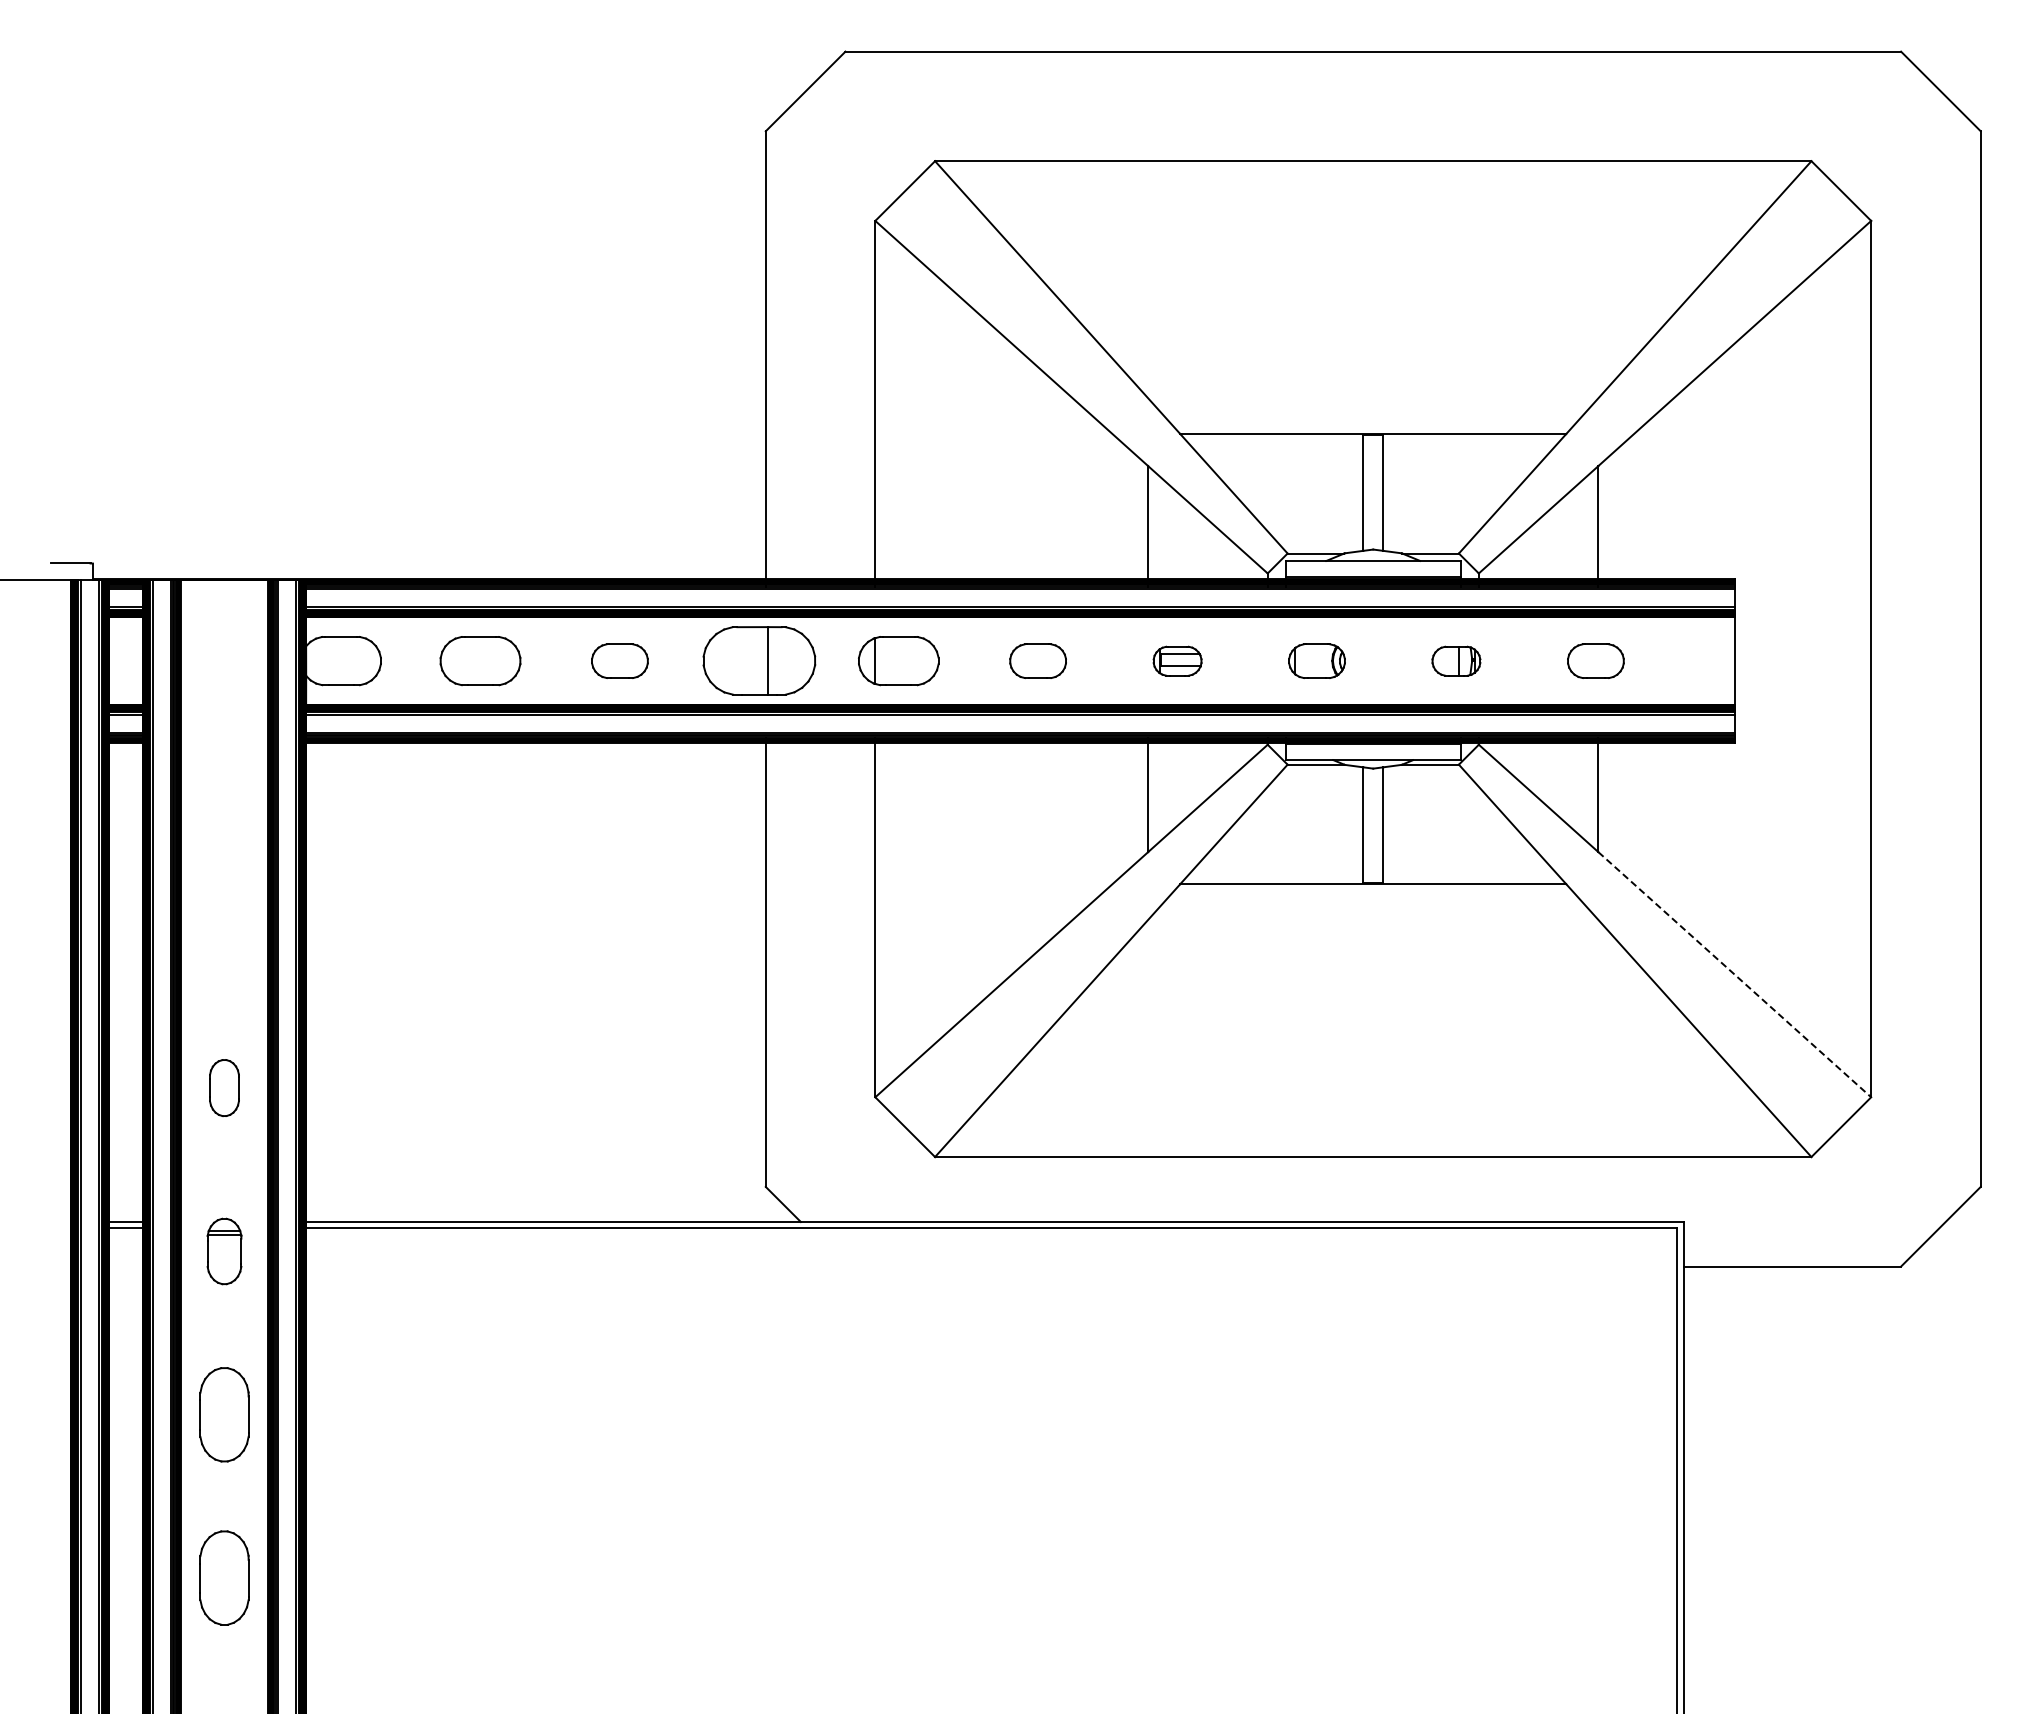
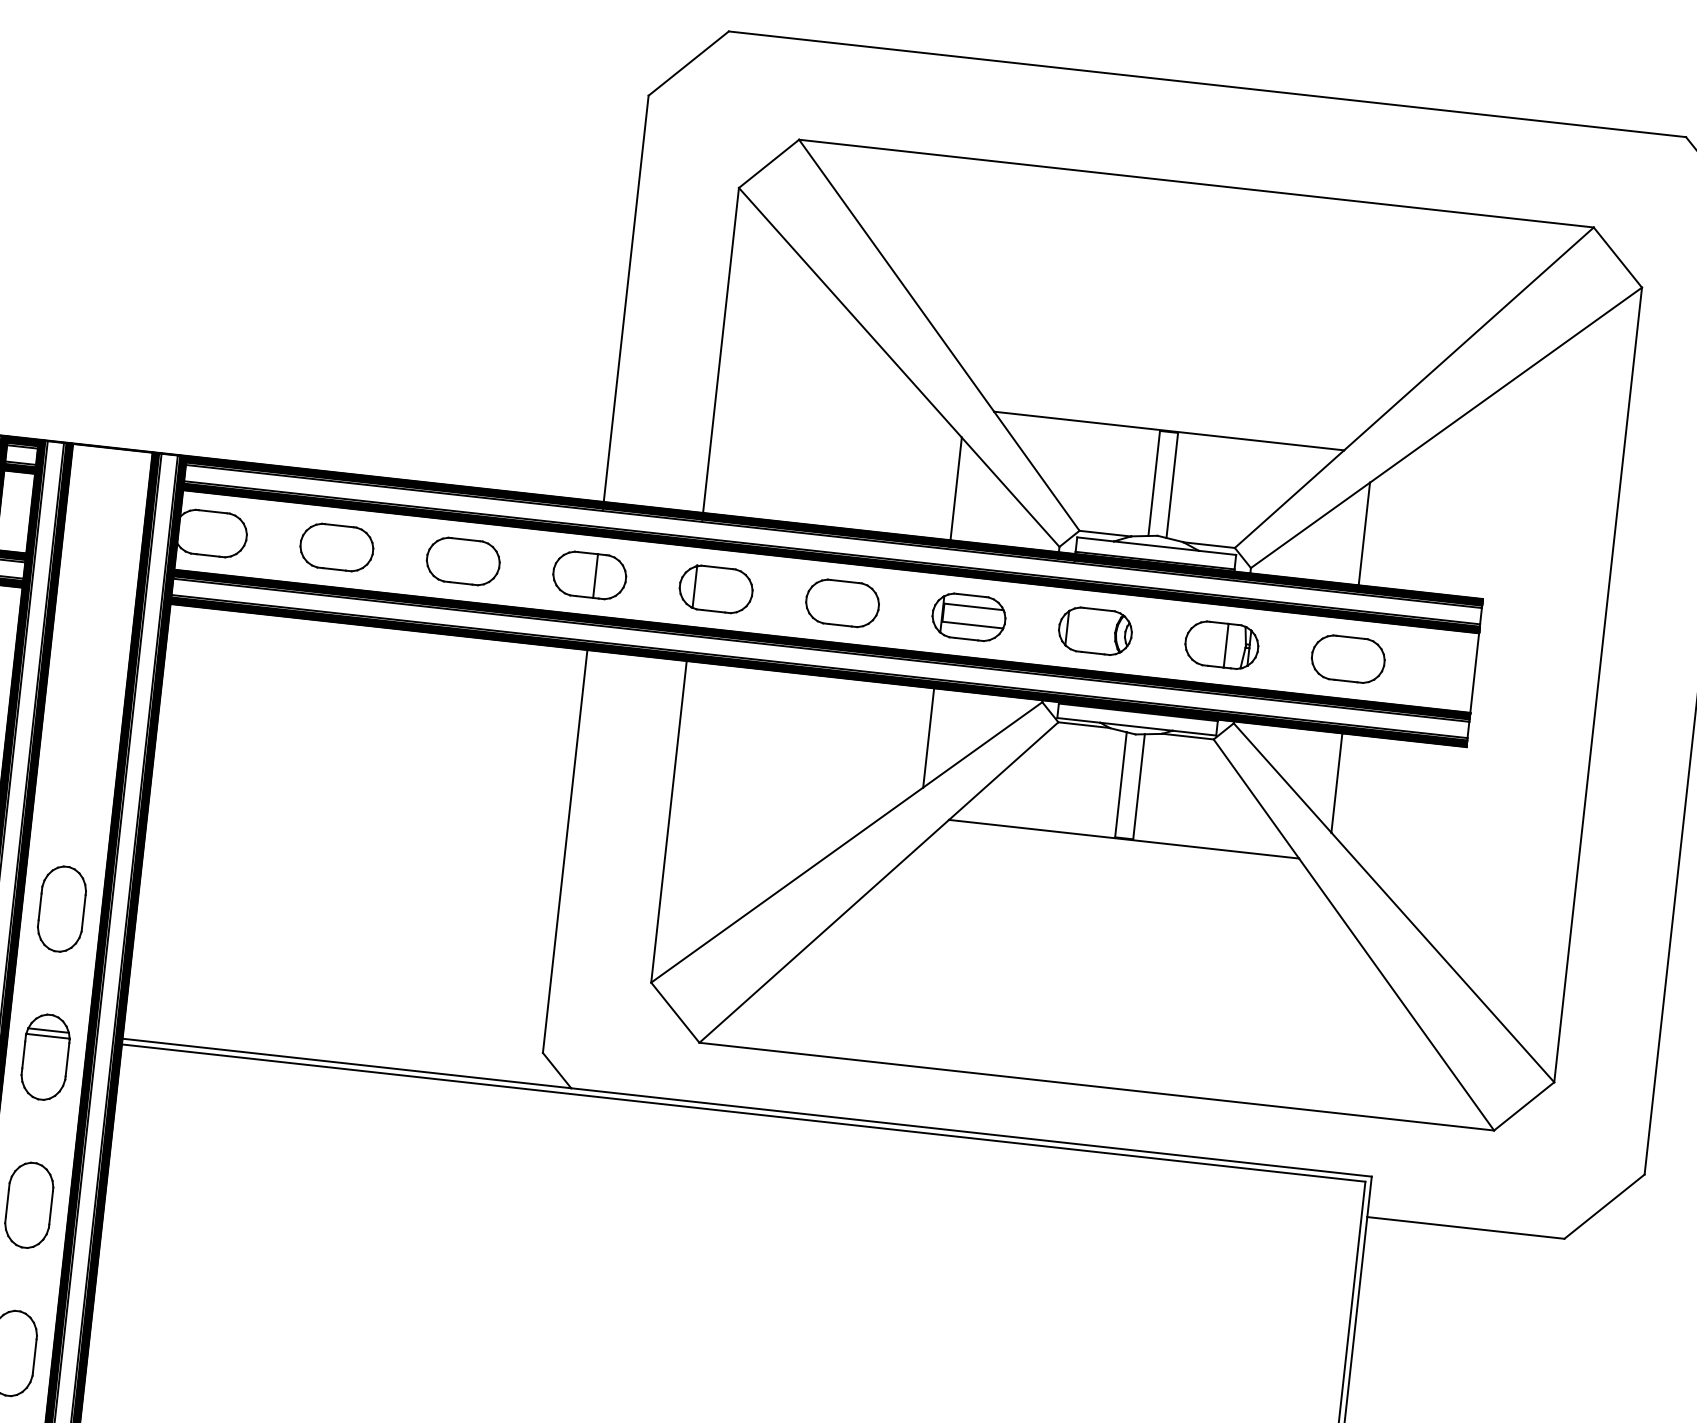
part: (619, 661) -> (462, 561), size x1.43
part: (759, 661) -> (589, 575), size x0.71
part: (1037, 661) -> (841, 603), size x1.43
part: (1177, 661) -> (968, 617), size x1.67
part: (1316, 661) -> (1094, 631), size x1.43
part: (1456, 661) -> (1221, 645), size x1.67
part: (1595, 661) -> (1347, 659), size x1.43
line: (1735, 975) -> (1443, 958), dashed -> solid
part: (224, 1087) -> (62, 908), size x1.67
part: (224, 1251) -> (45, 1057), size x1.43

